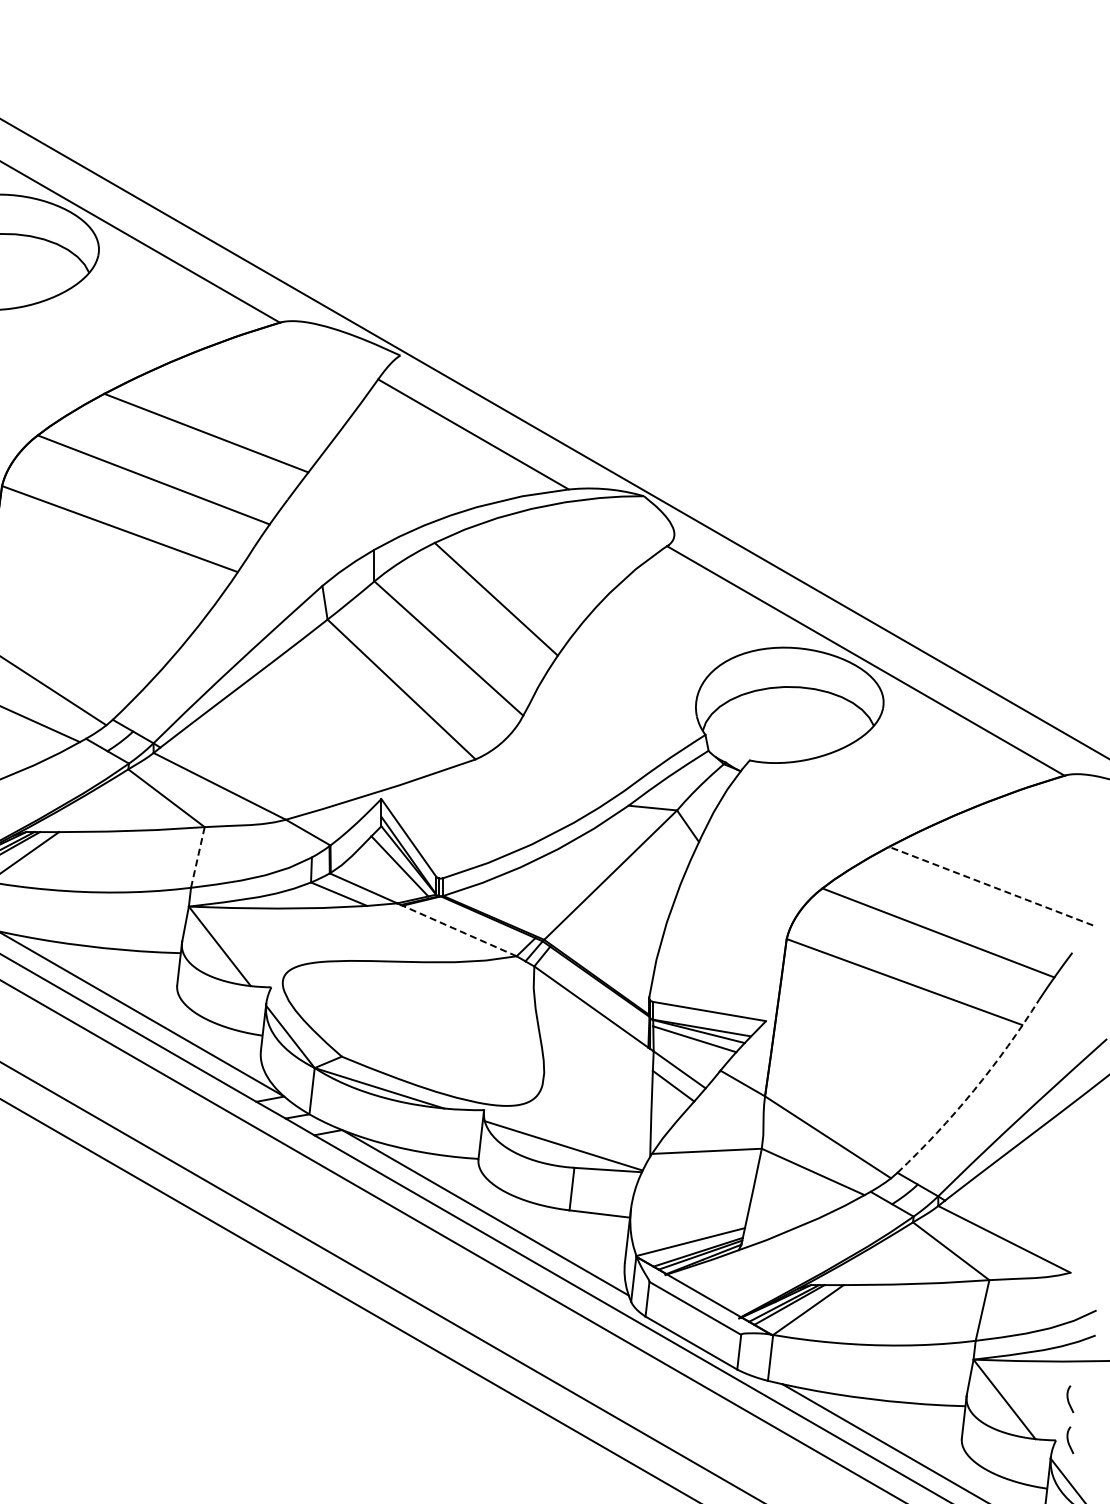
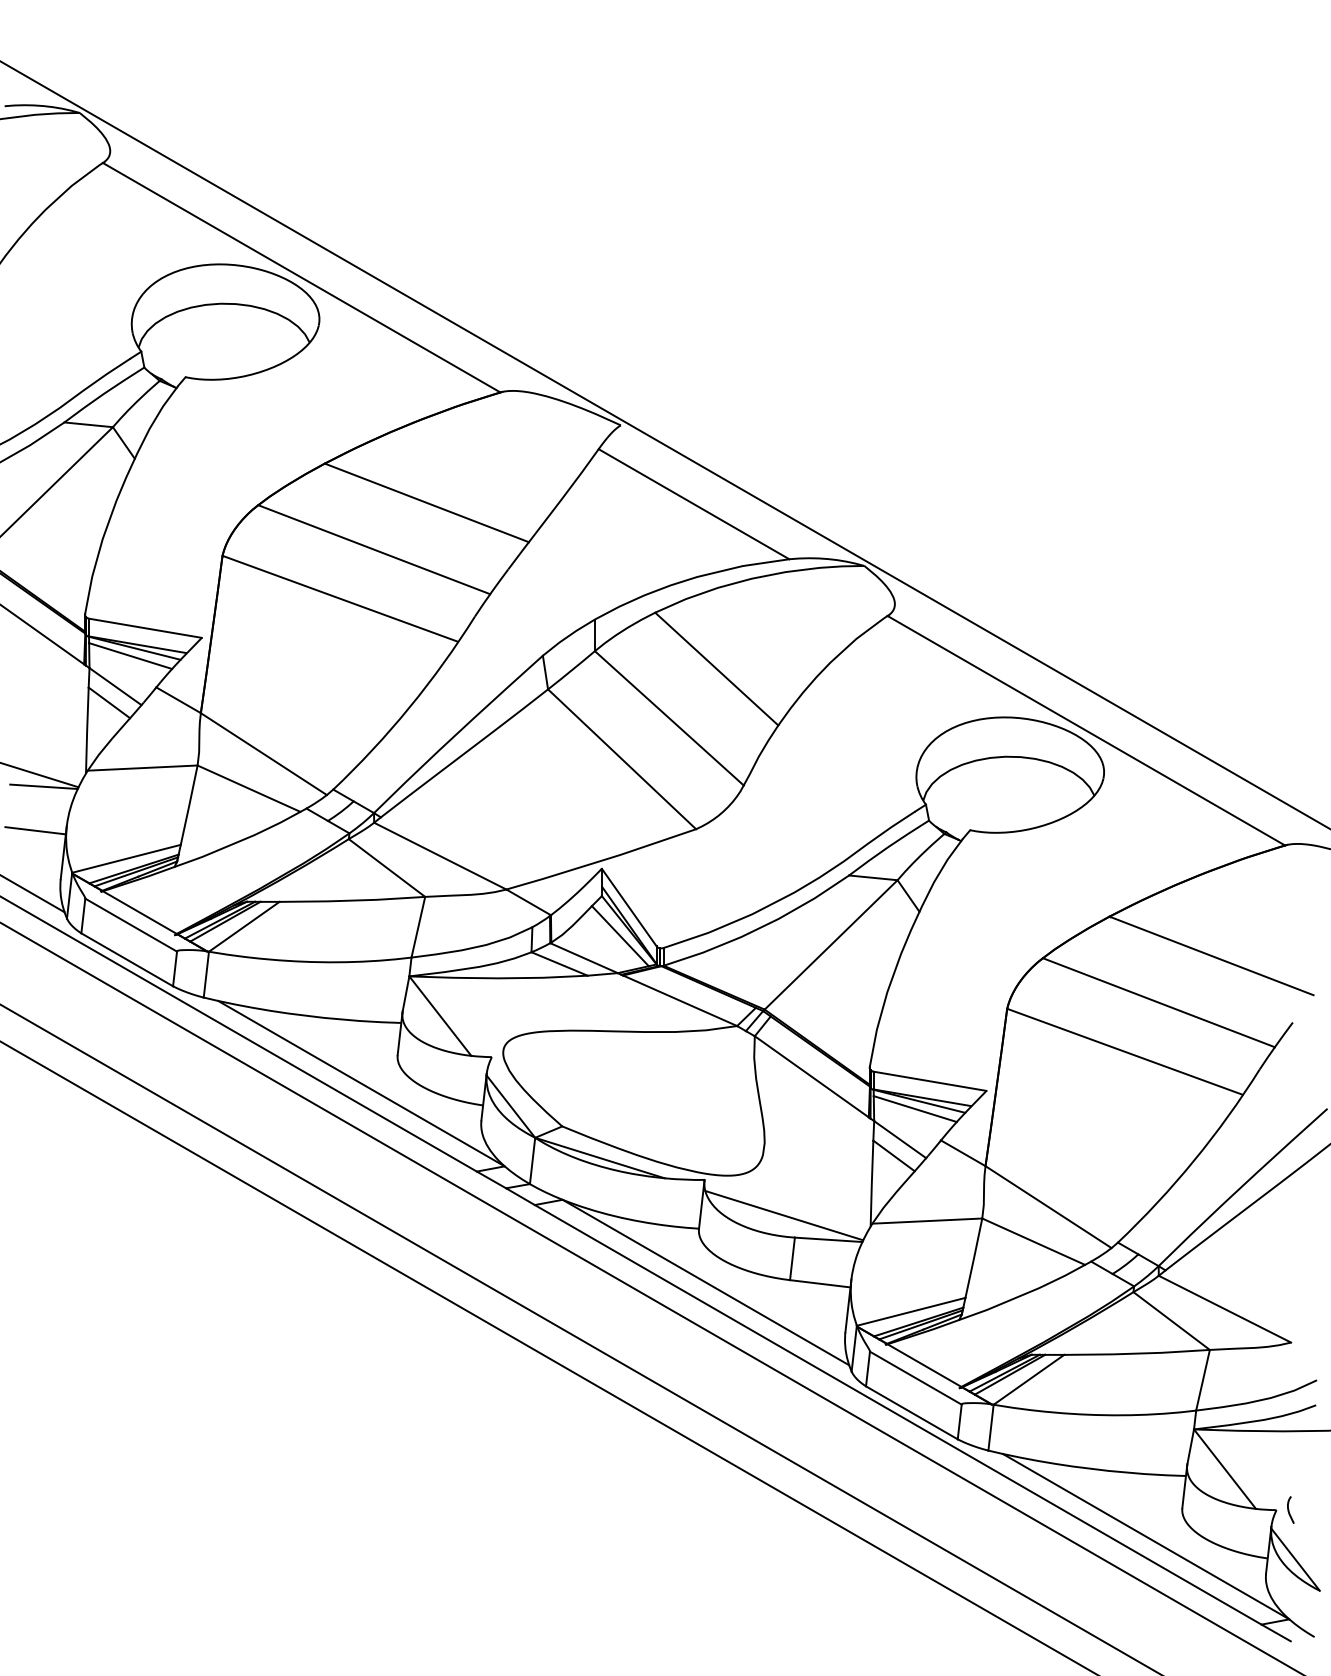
line: (198, 856) -> (418, 926), dashed -> solid
line: (991, 885) -> (1211, 955), dashed -> solid
line: (459, 930) -> (679, 1000), dashed -> solid
arc: (974, 1090) -> (1194, 1160), dashed -> solid
curve: (1069, 1398) -> (1289, 1468), removed

